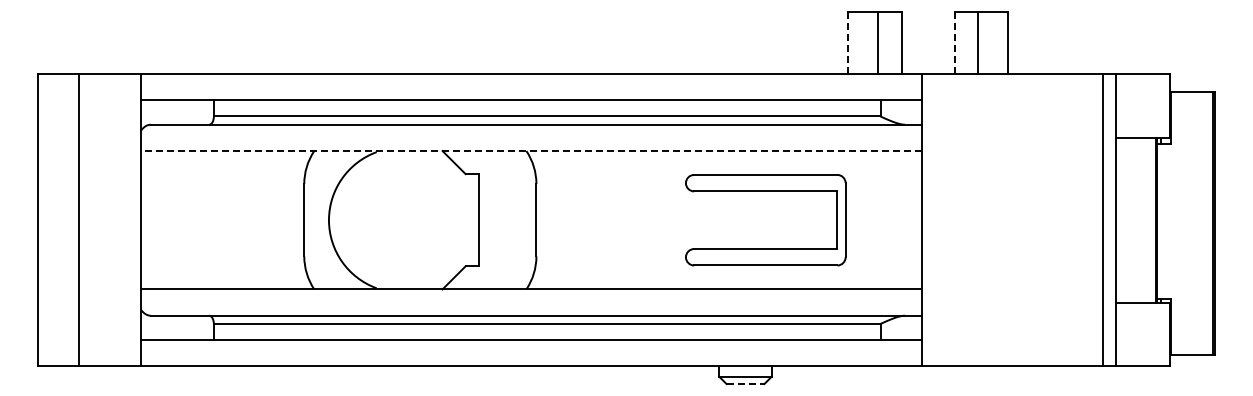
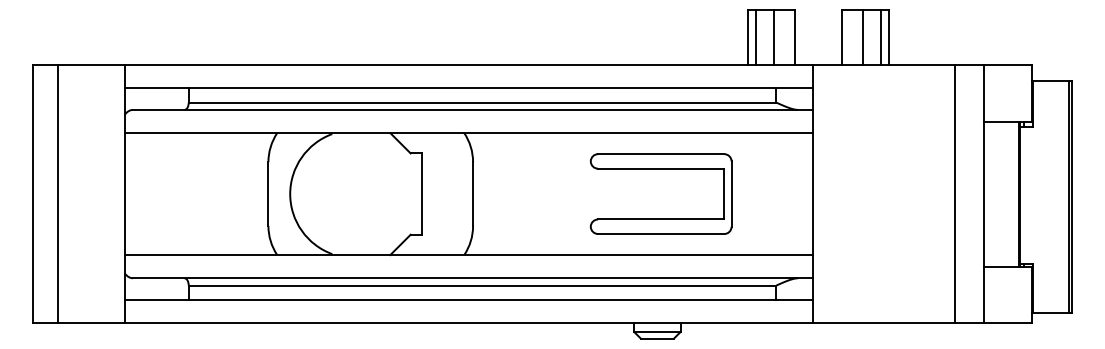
line: (848, 42) -> (748, 37), dashed -> solid
line: (857, 42) -> (756, 37), added
line: (954, 42) -> (841, 37), dashed -> solid
line: (999, 42) -> (881, 37), added
line: (530, 151) -> (467, 133), dashed -> solid
line: (78, 219) -> (57, 193), moved
line: (1103, 219) -> (955, 193), moved
part: (765, 248) -> (660, 219), moved
line: (745, 384) -> (657, 338), dashed -> solid

